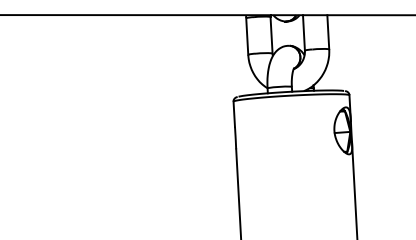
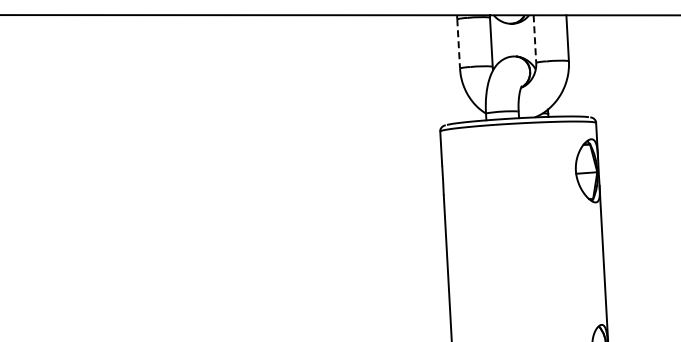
line: (303, 33) -> (534, 39), solid -> dashed
line: (247, 36) -> (458, 43), solid -> dashed

